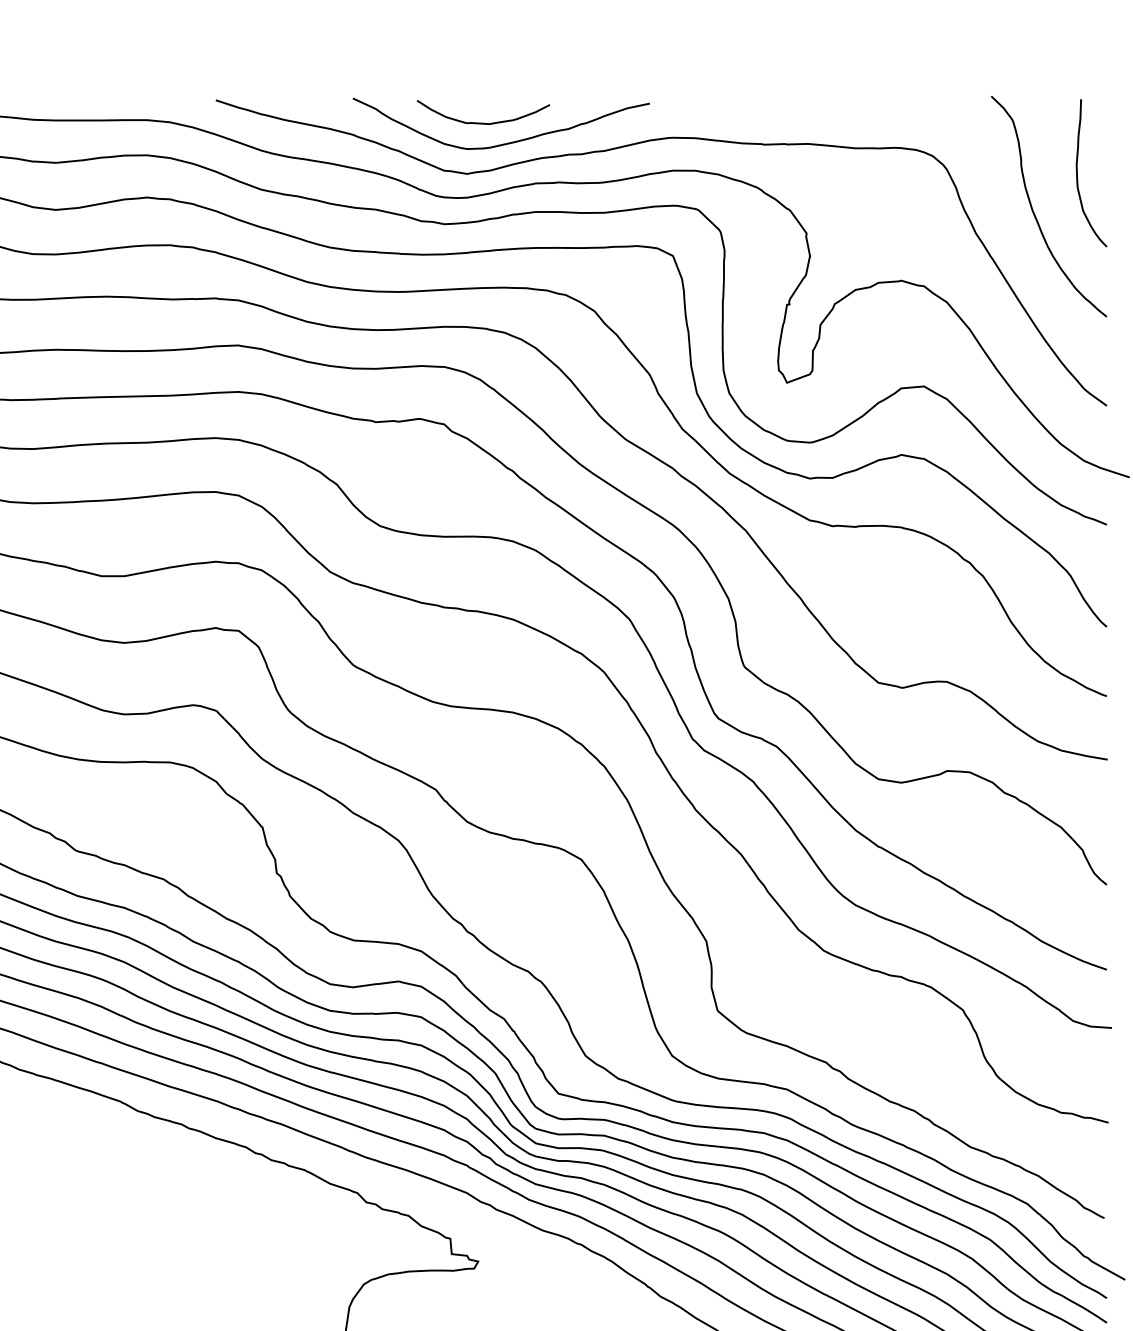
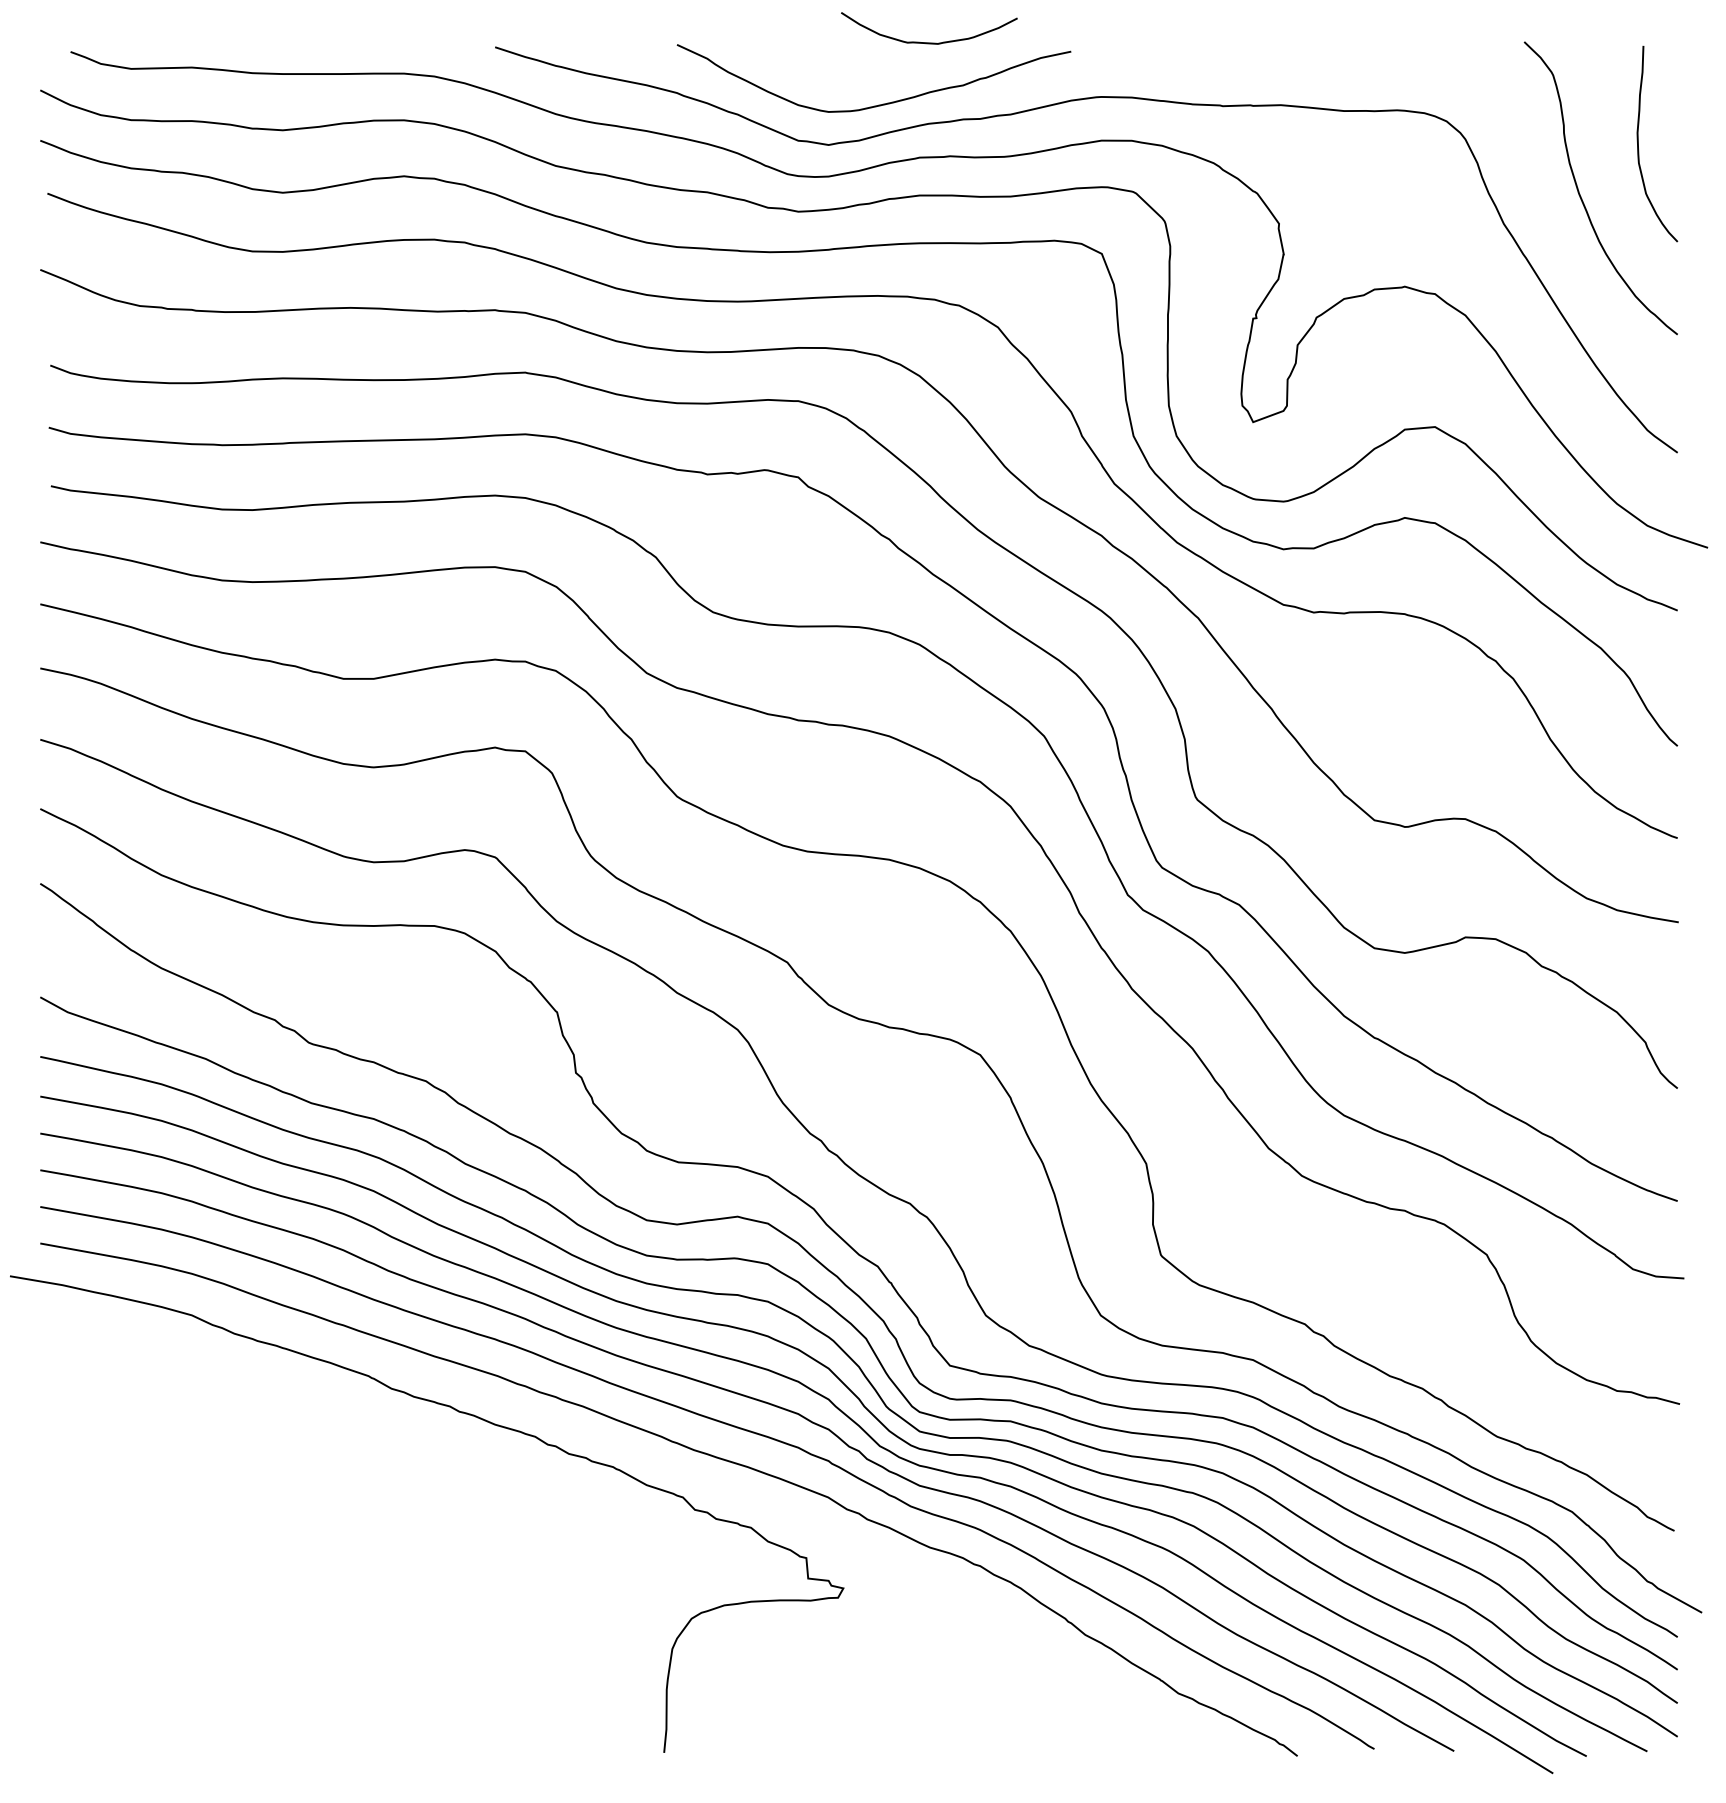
curve: (483, 123) -> (929, 42), moved

